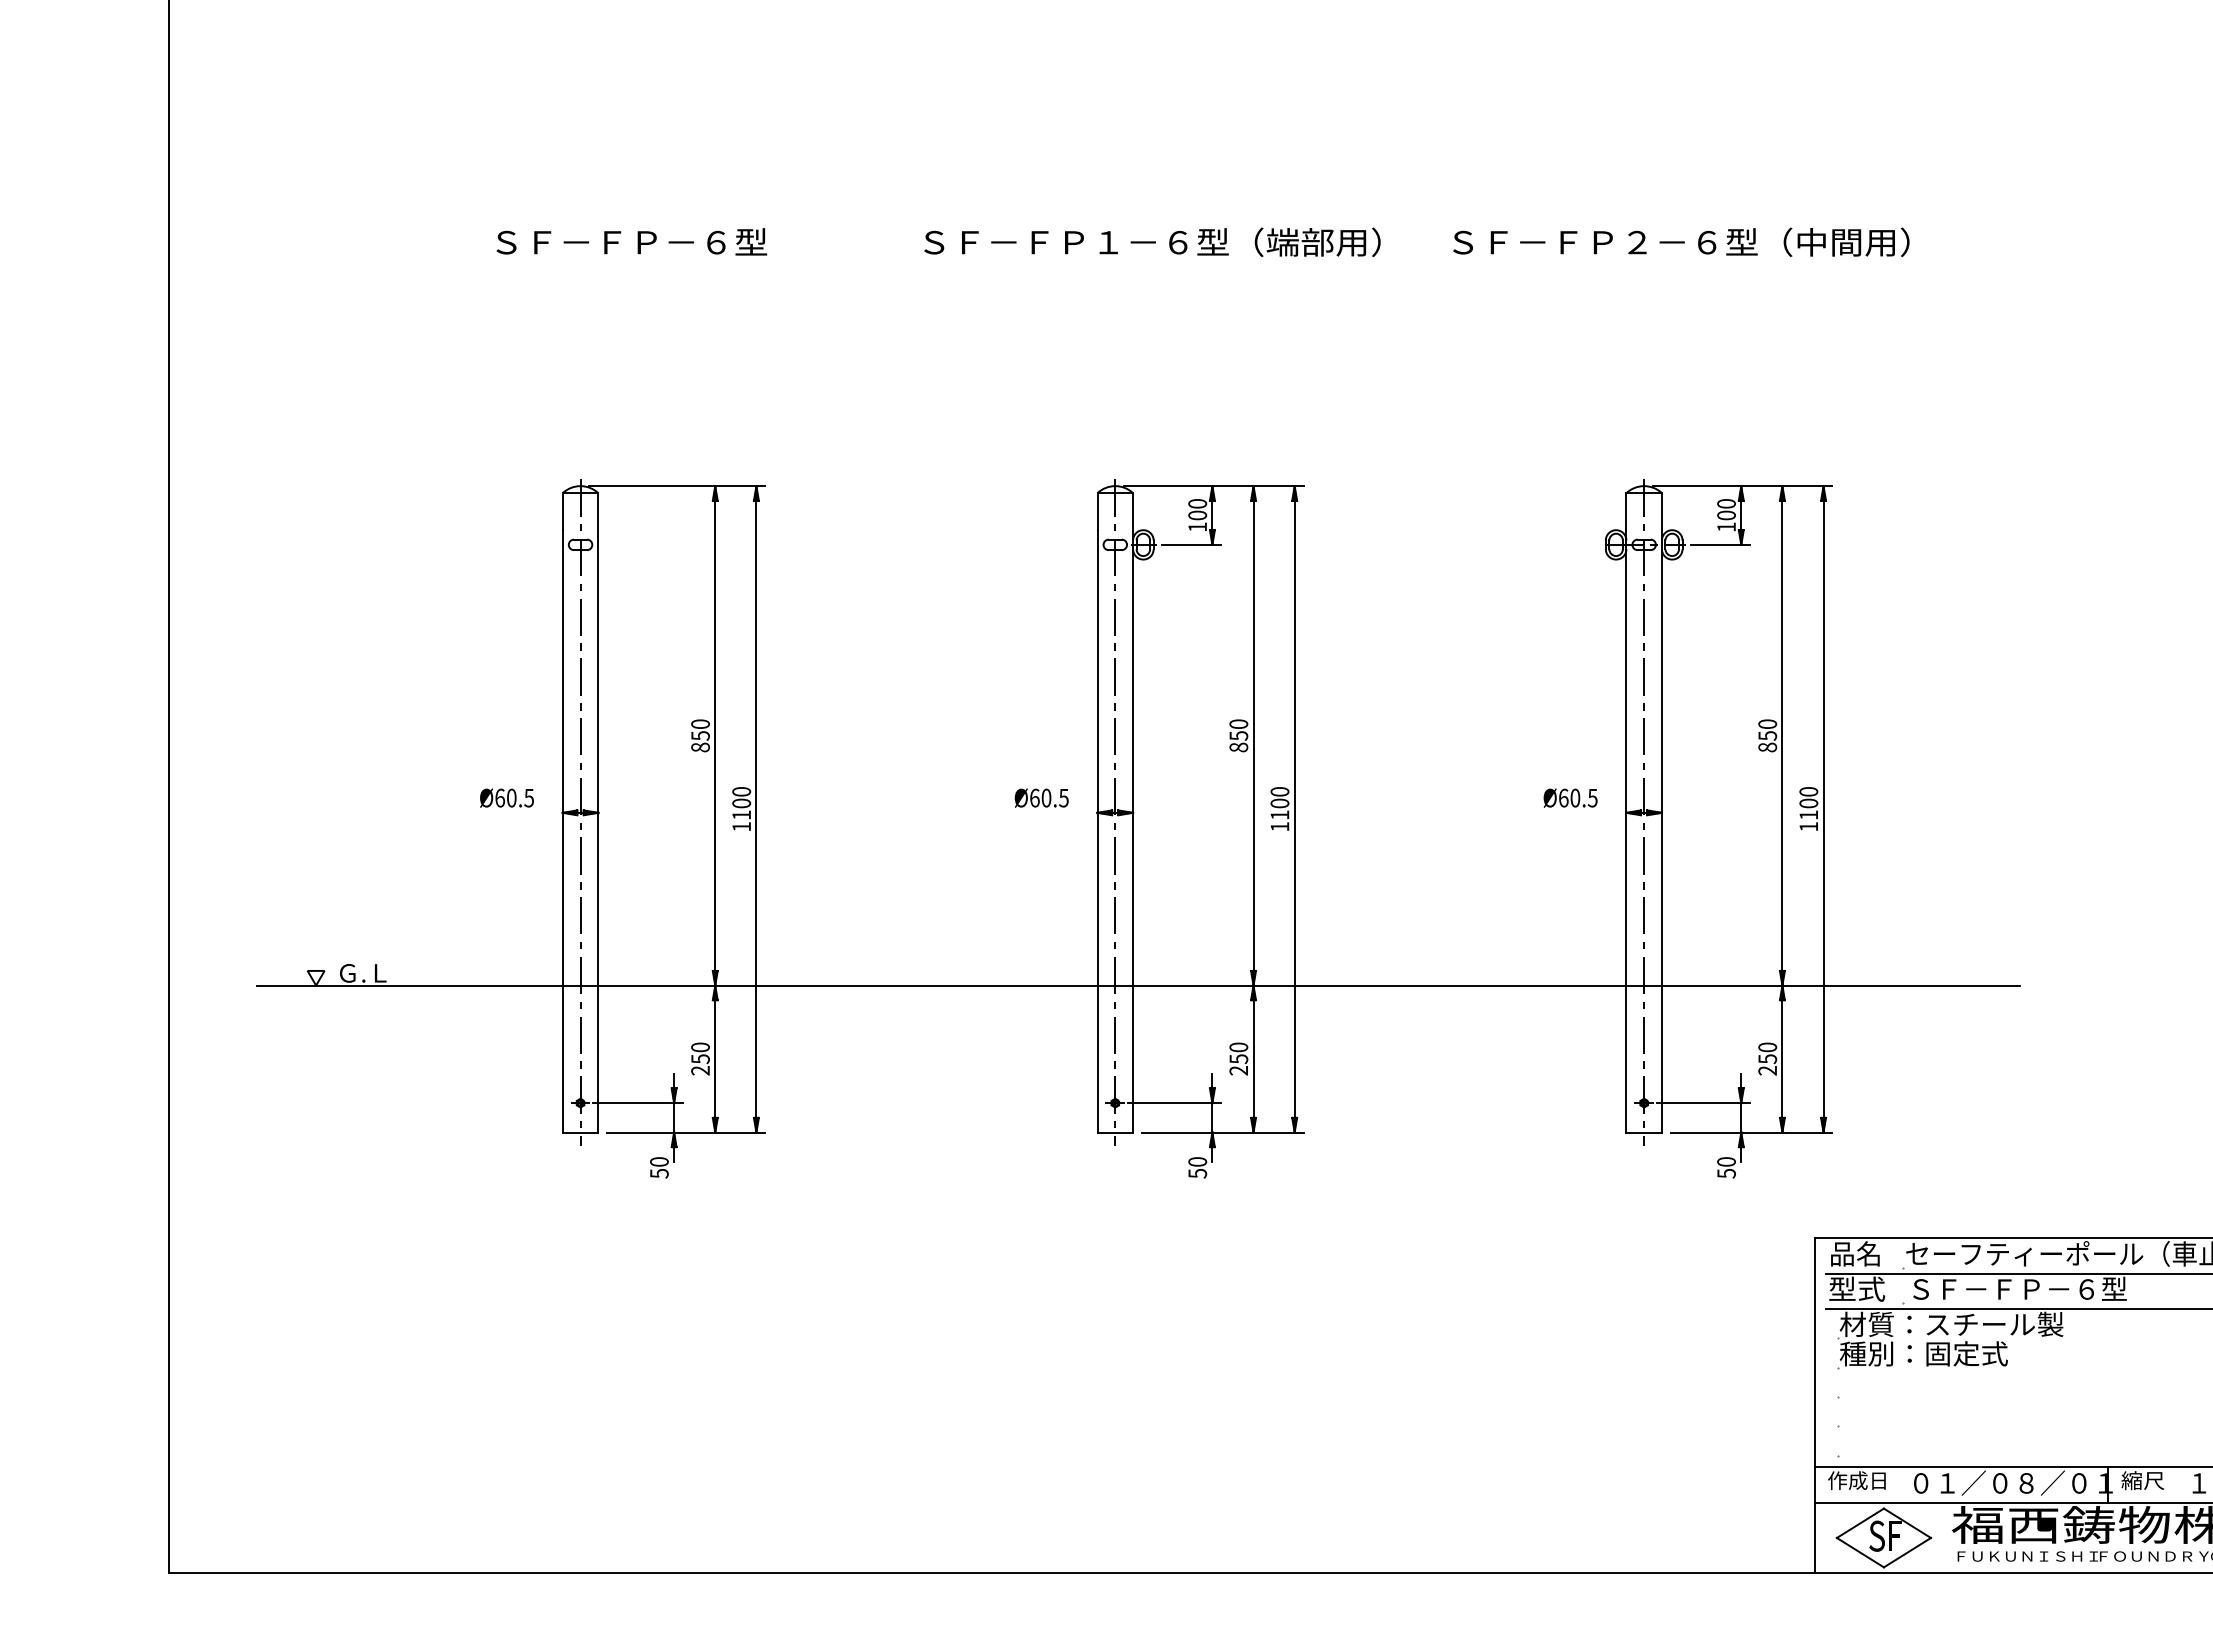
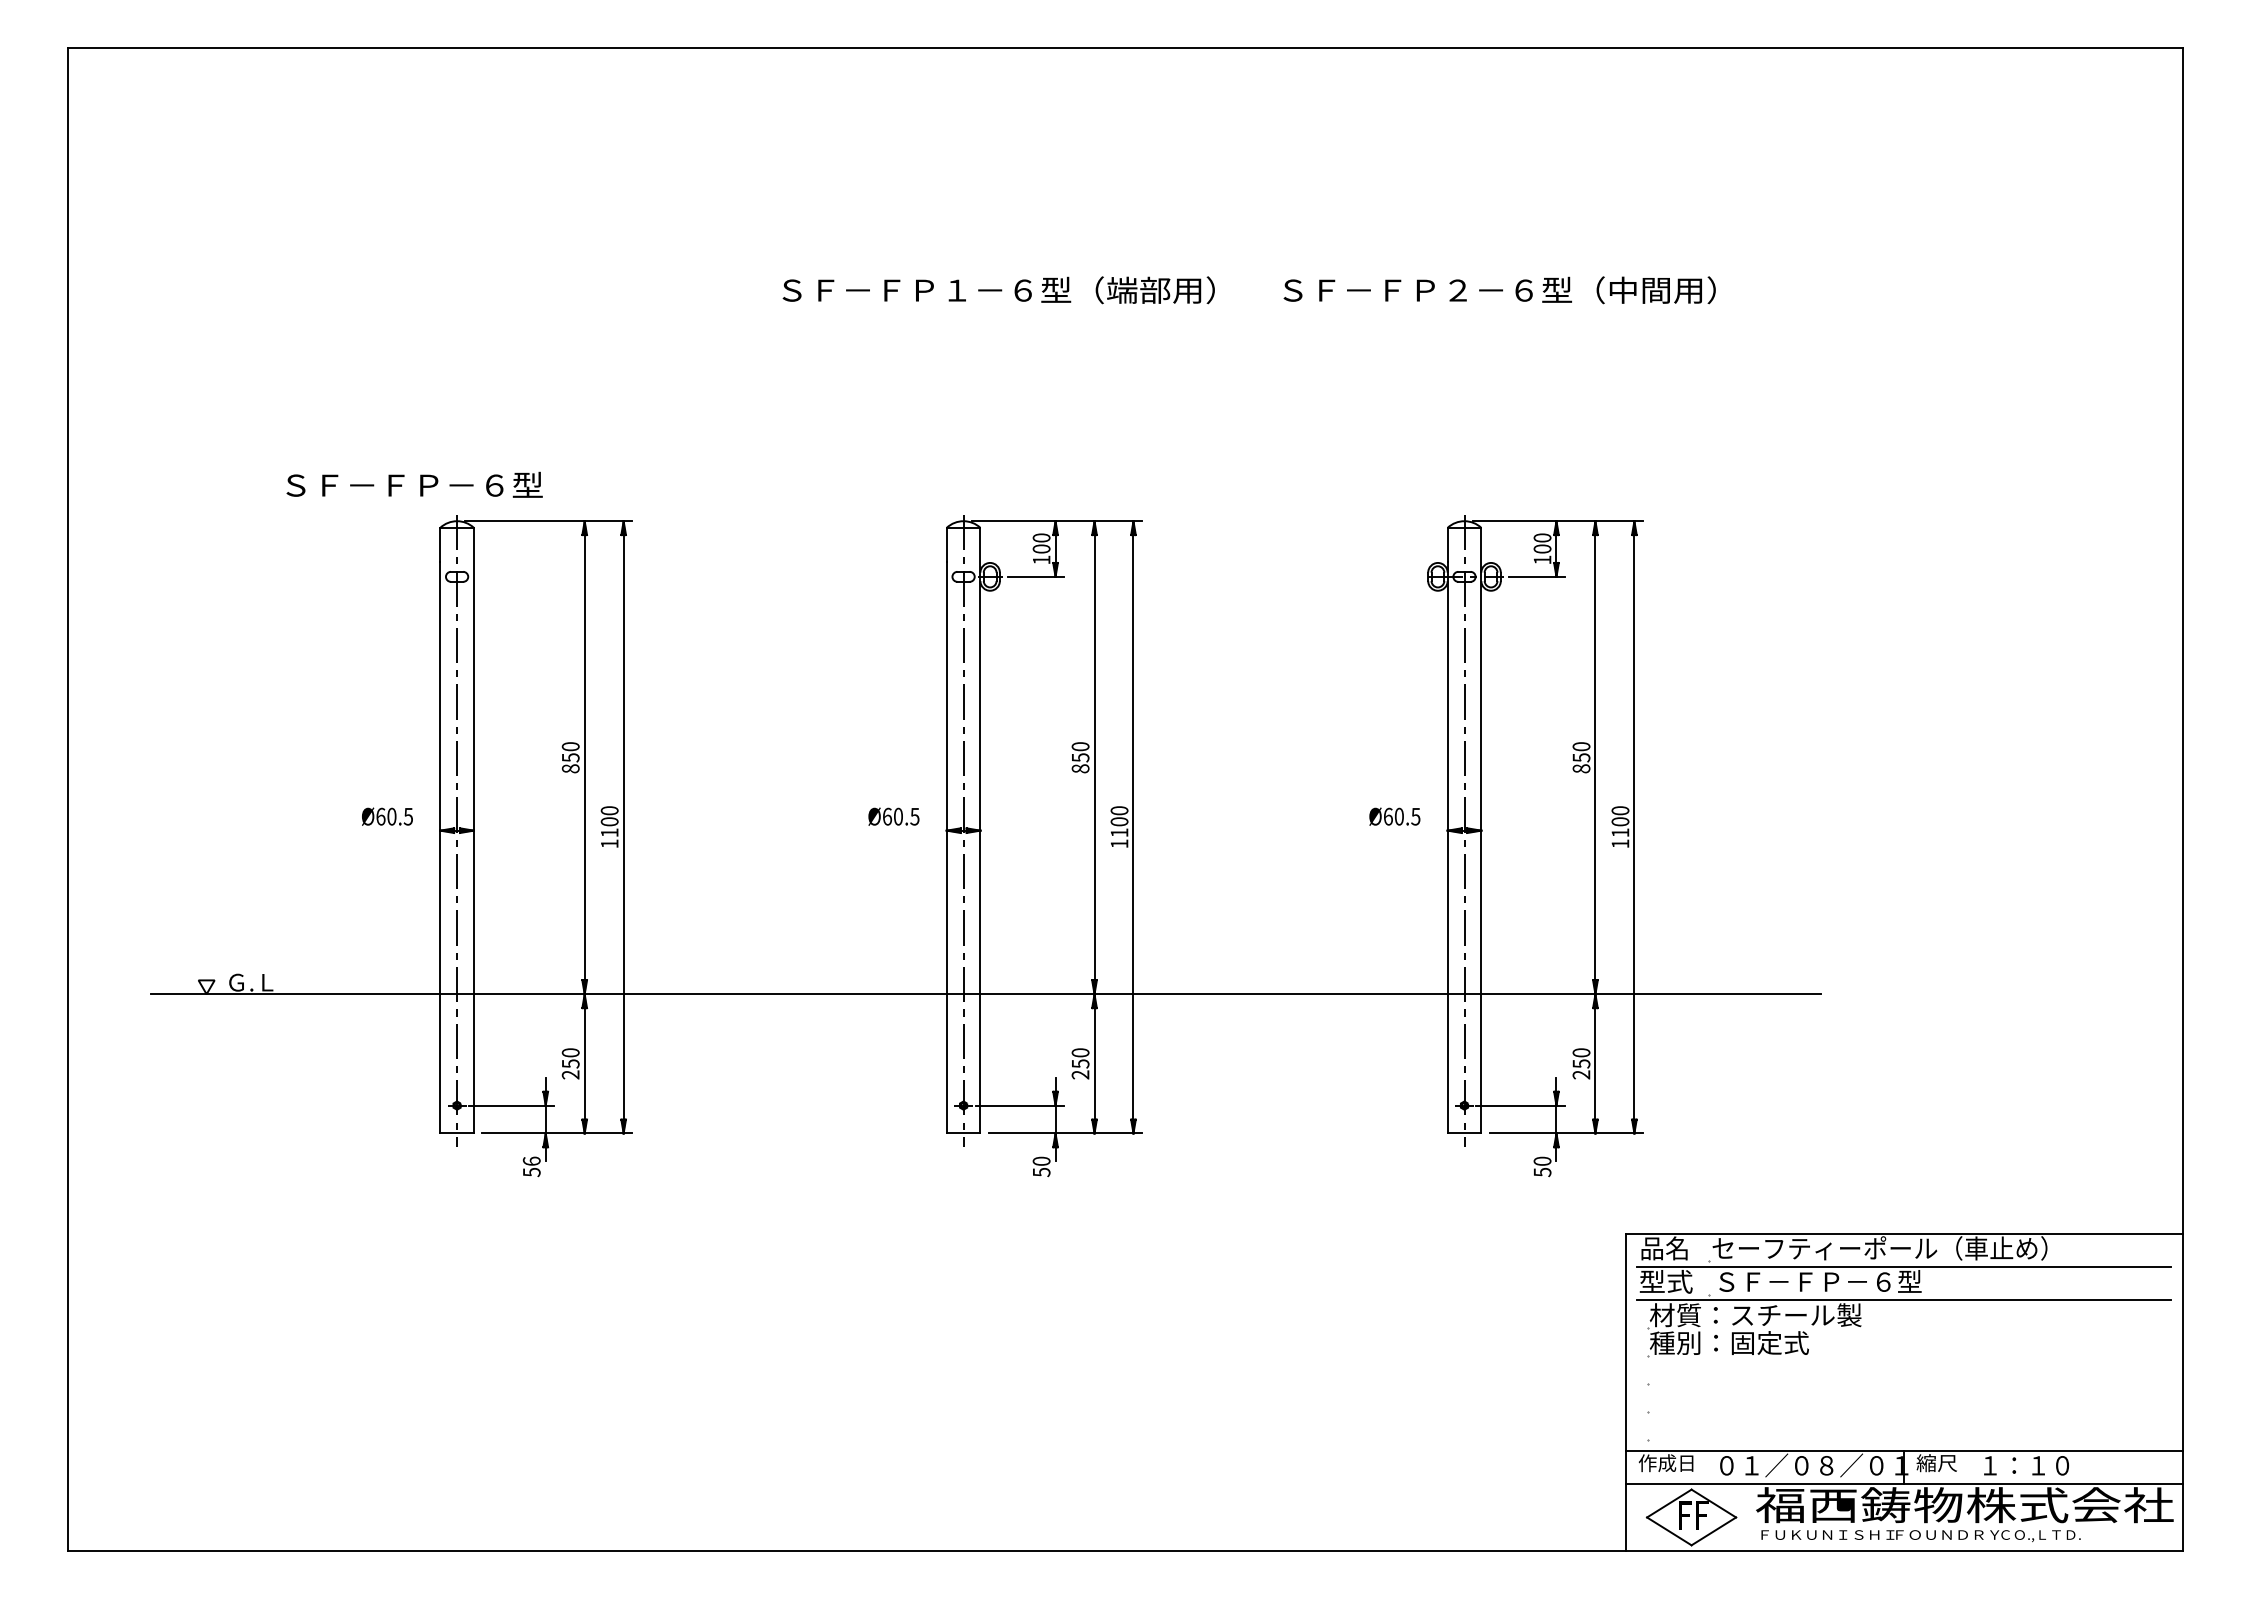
text: (631, 241) -> (414, 484), moved
text: (659, 1161) -> (531, 1160), 50 -> 56
text: (1876, 1535) -> (1684, 1515), S -> F

